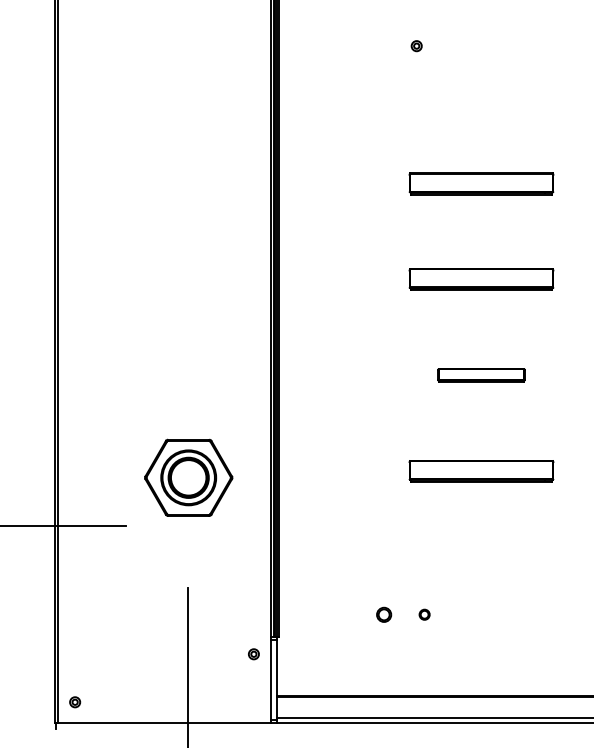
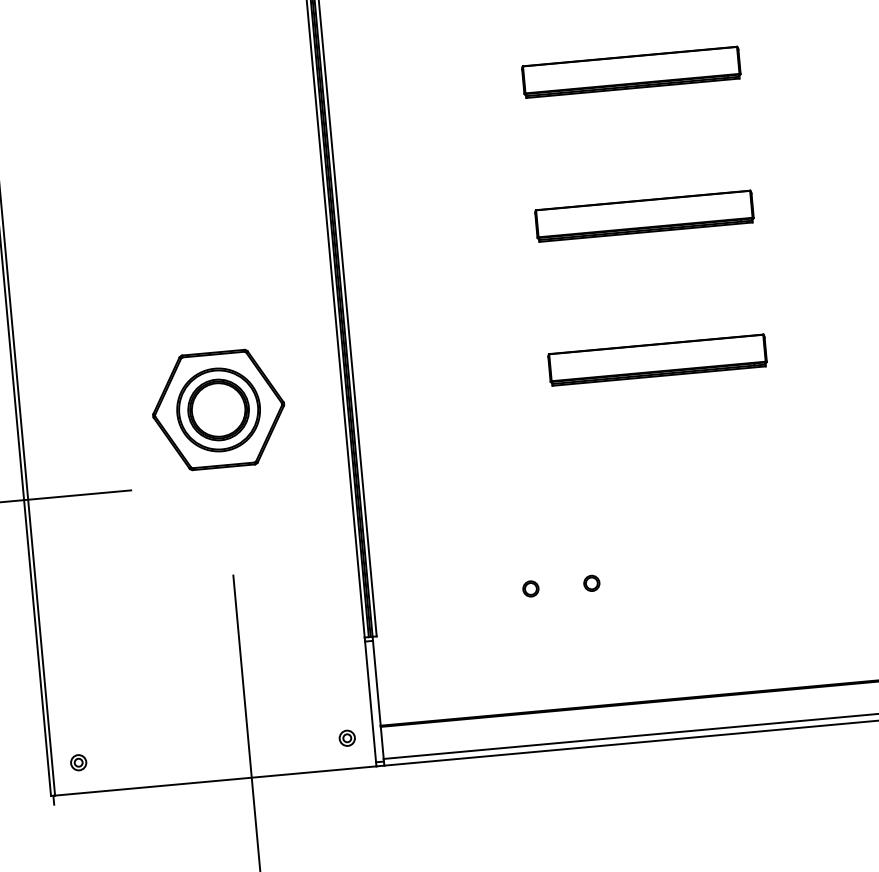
part: (481, 375) -> (644, 216), size x1.67
part: (383, 614) -> (530, 588), size x0.71
part: (253, 654) -> (346, 738), moved

